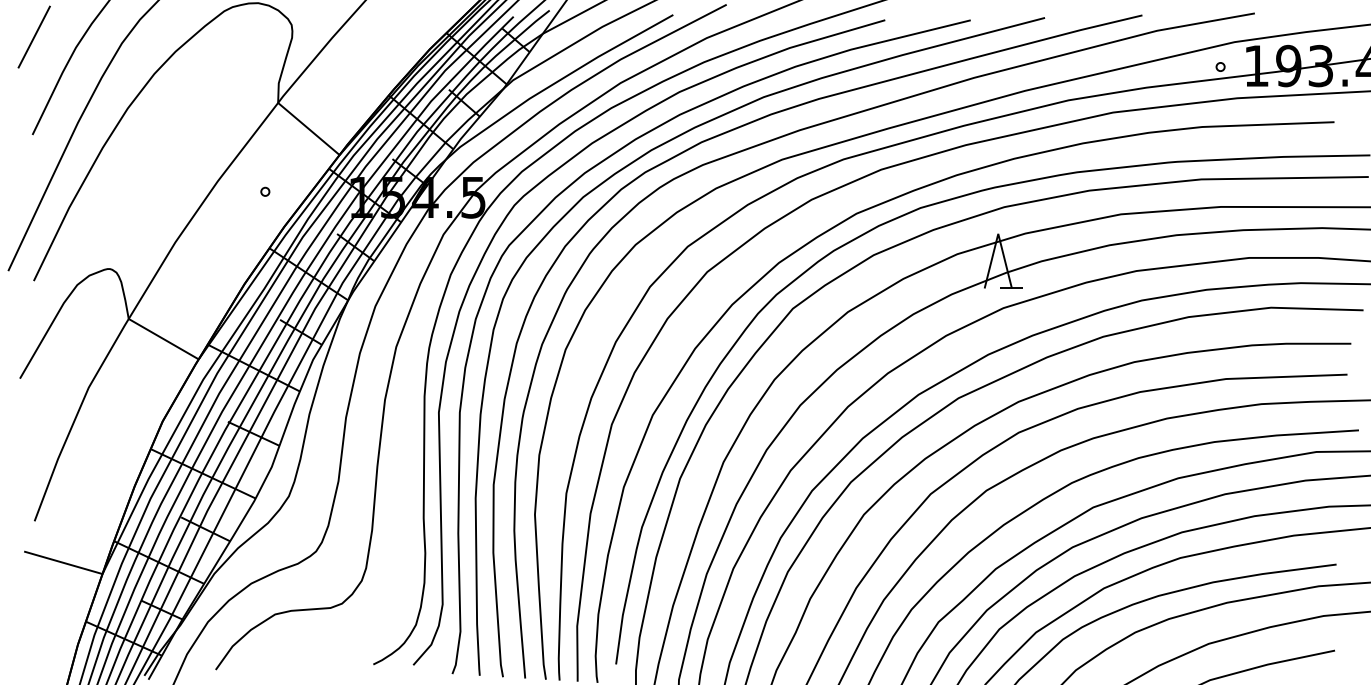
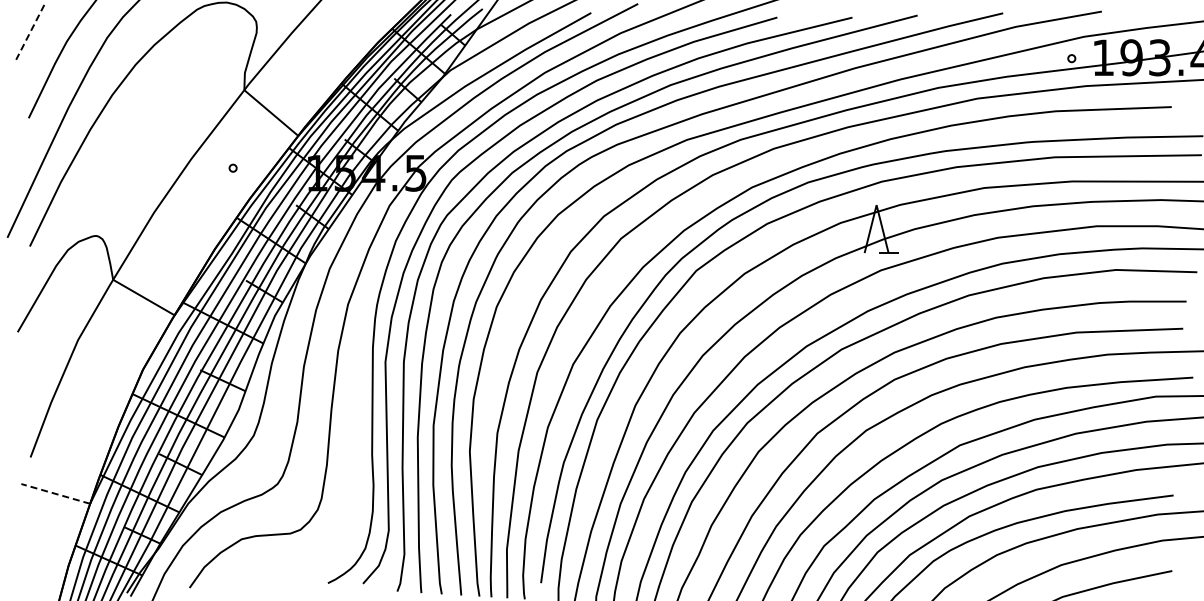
line: (34, 37) -> (30, 32), solid -> dashed
line: (63, 562) -> (55, 493), solid -> dashed

